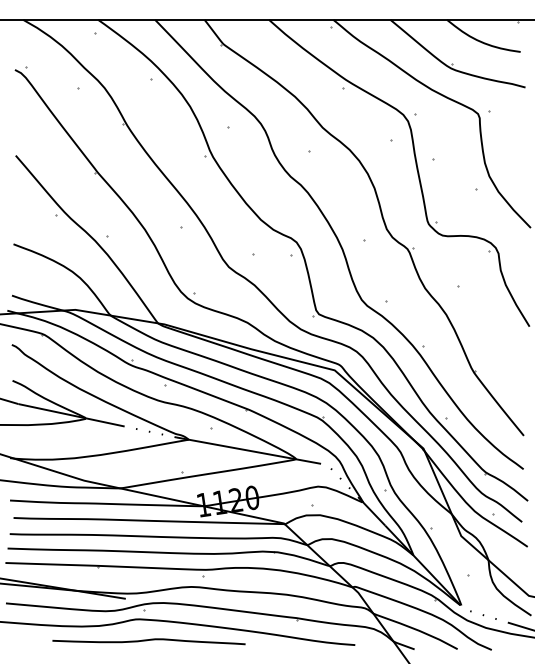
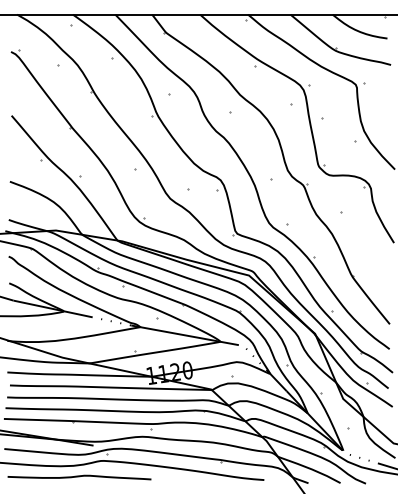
curve: (148, 640) -> (79, 476), moved

